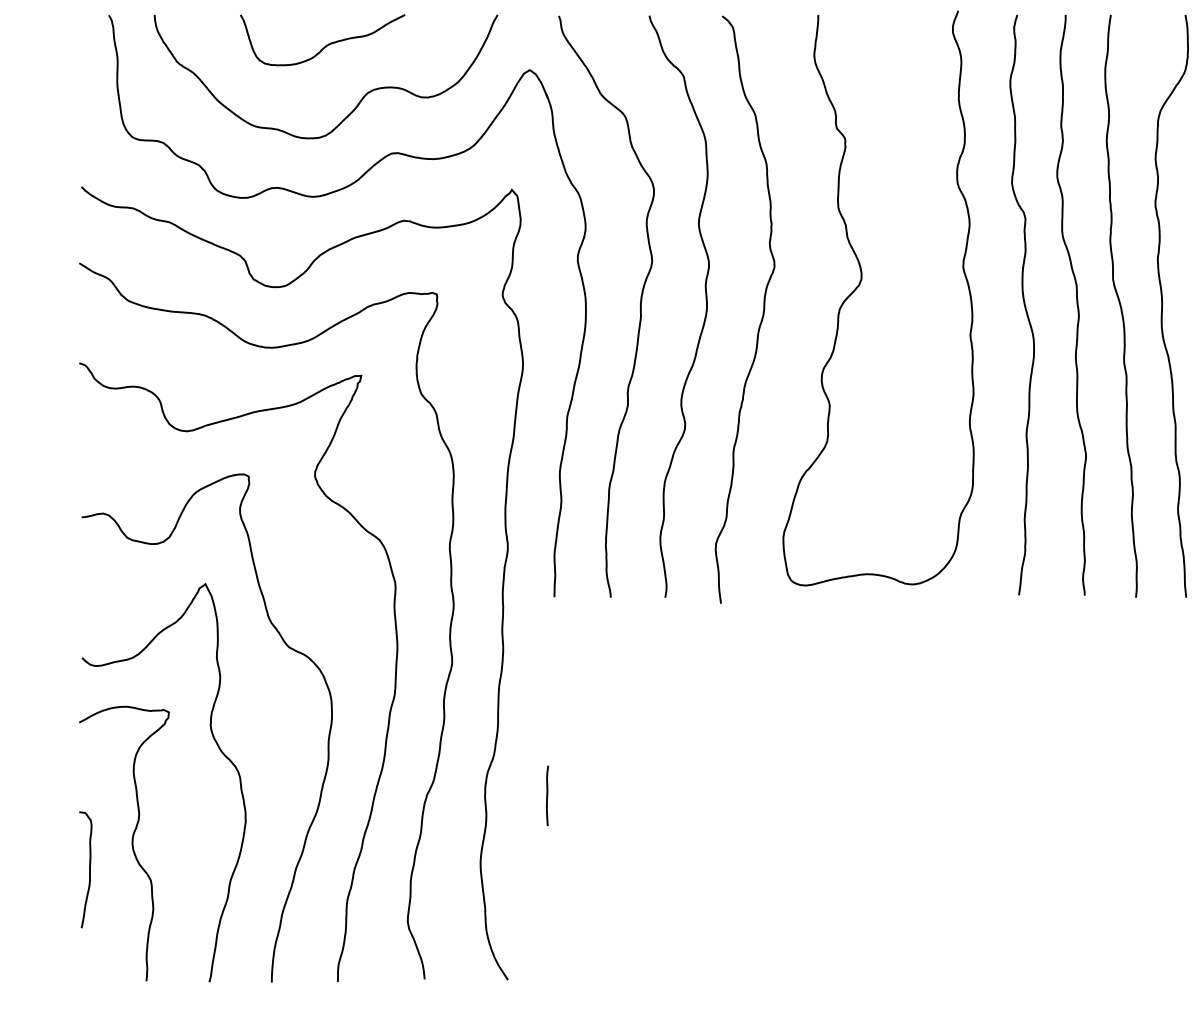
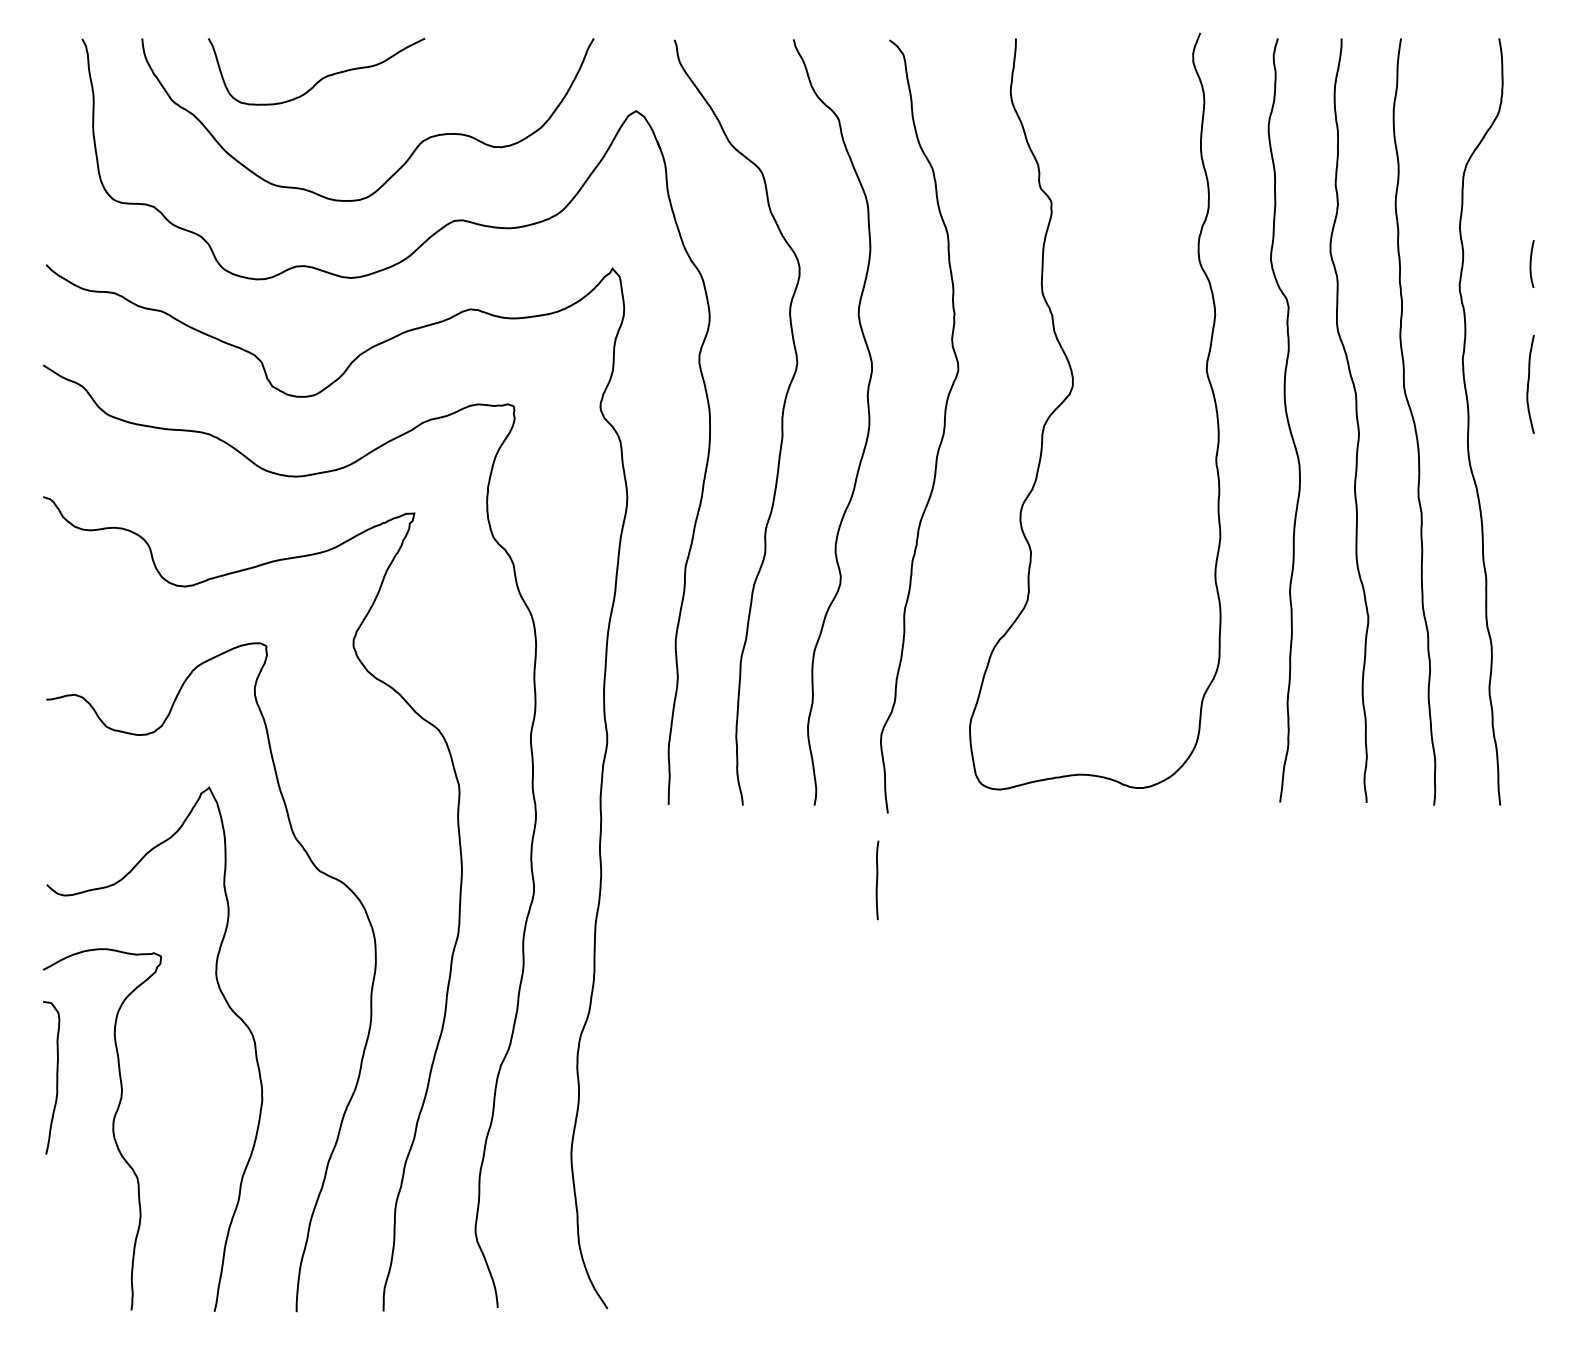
curve: (325, 45) -> (320, 78), moved
curve: (547, 795) -> (877, 880), moved
curve: (89, 869) -> (56, 1077), moved

